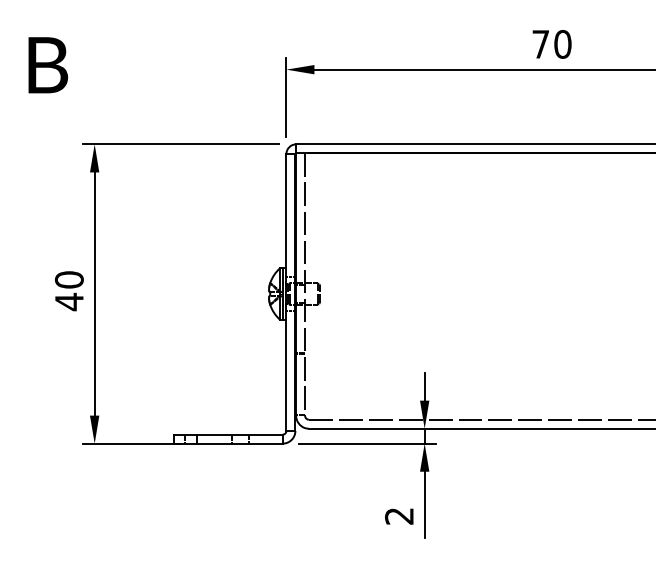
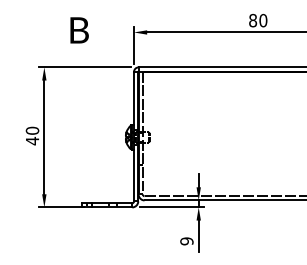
text: (541, 44) -> (253, 20), 70 -> 80
text: (47, 65) -> (79, 30), moved
text: (398, 516) -> (186, 241), 2 -> 9

